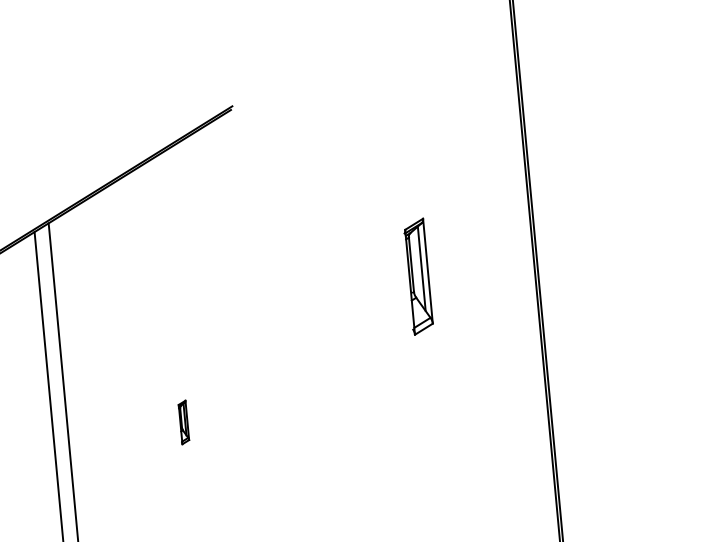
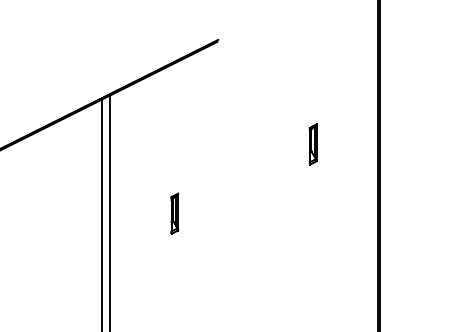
part: (417, 276) -> (312, 144), size x0.62
part: (183, 422) -> (174, 213), size x1.67

